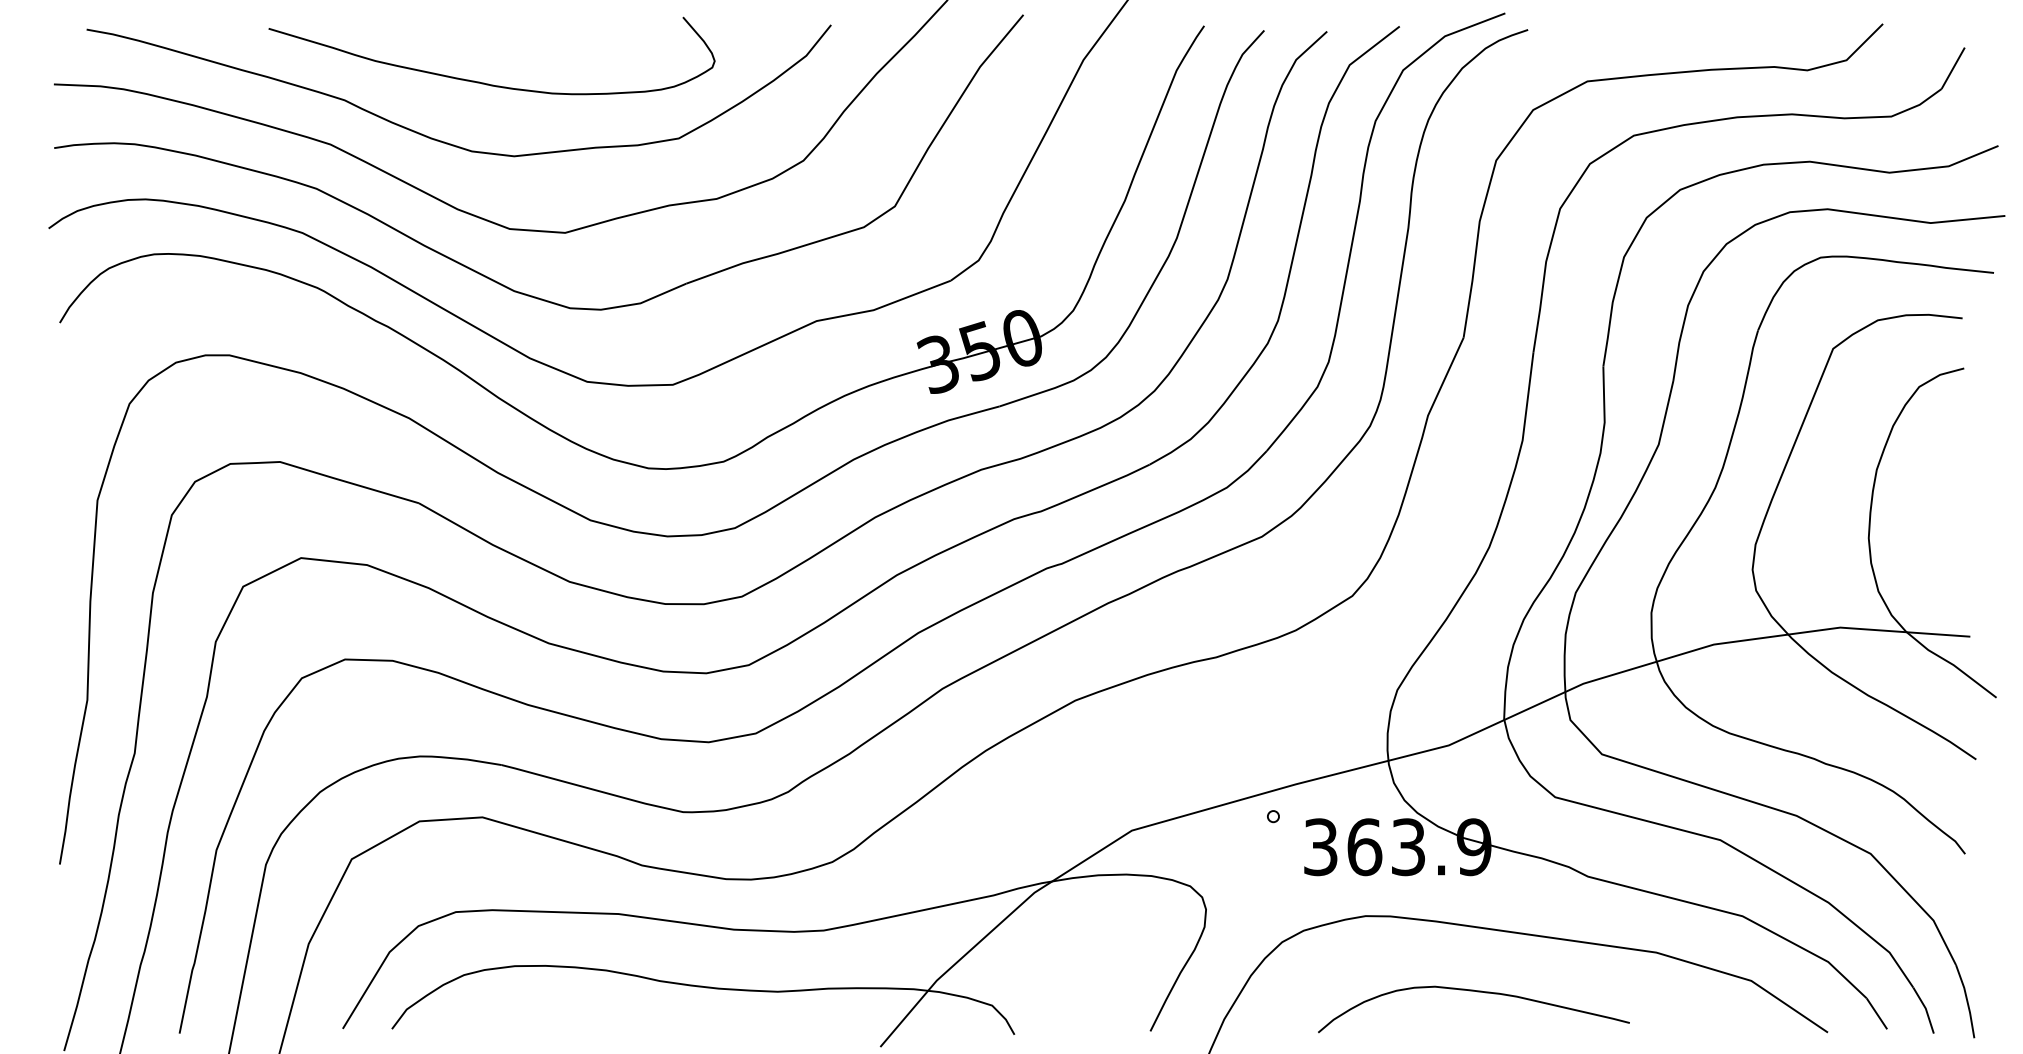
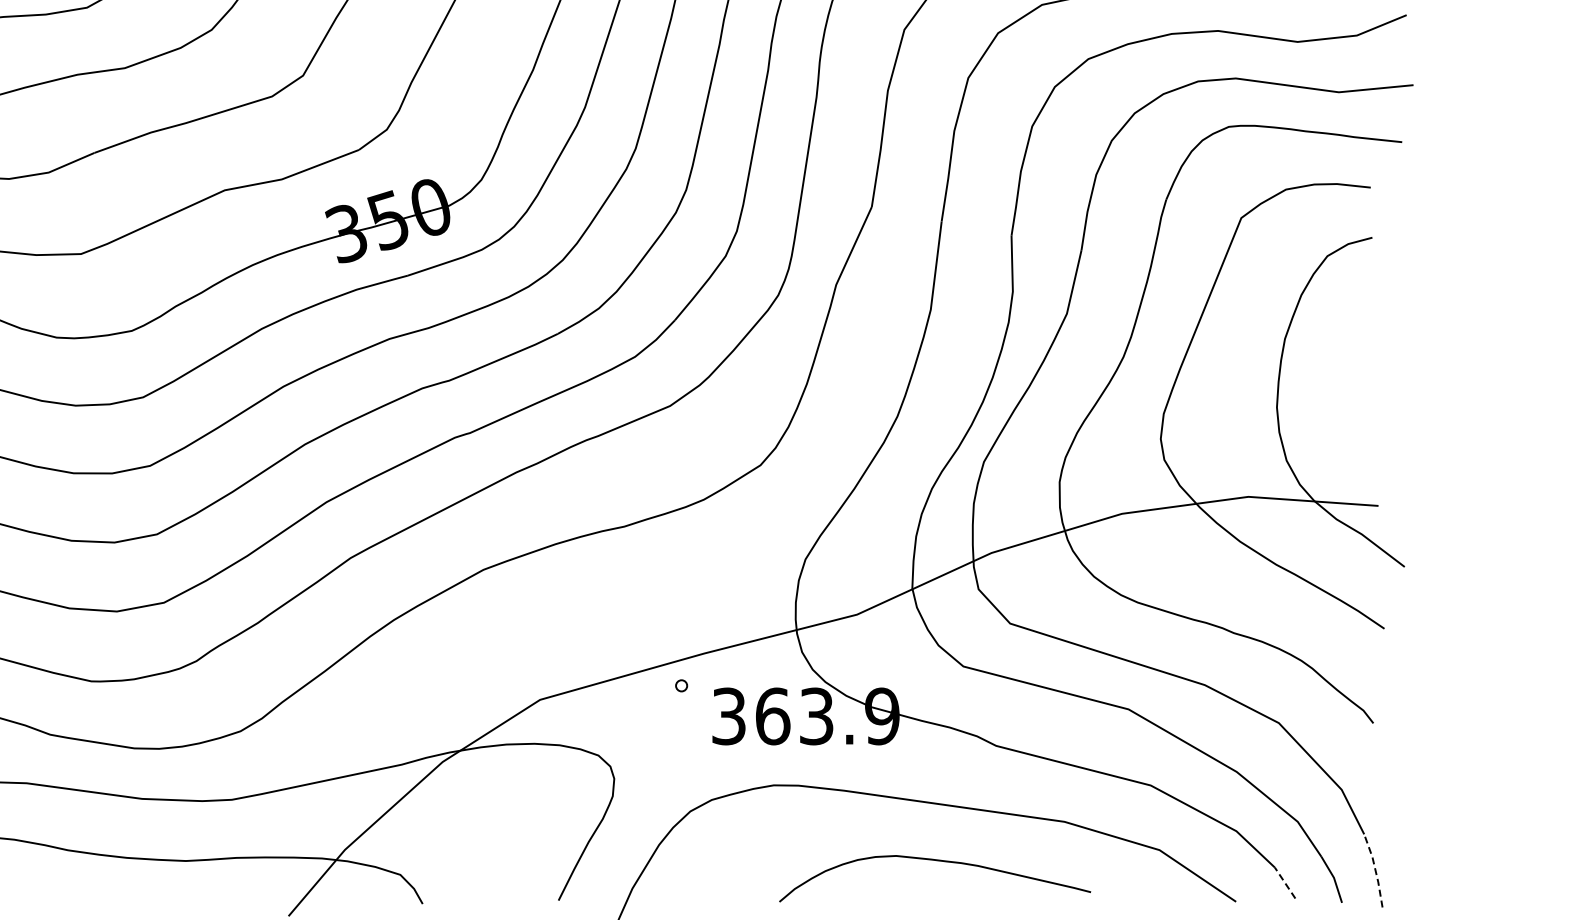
curve: (1477, 992) -> (938, 861), moved
line: (1967, 1000) -> (1375, 869), solid -> dashed
line: (1876, 1013) -> (1284, 882), solid -> dashed

